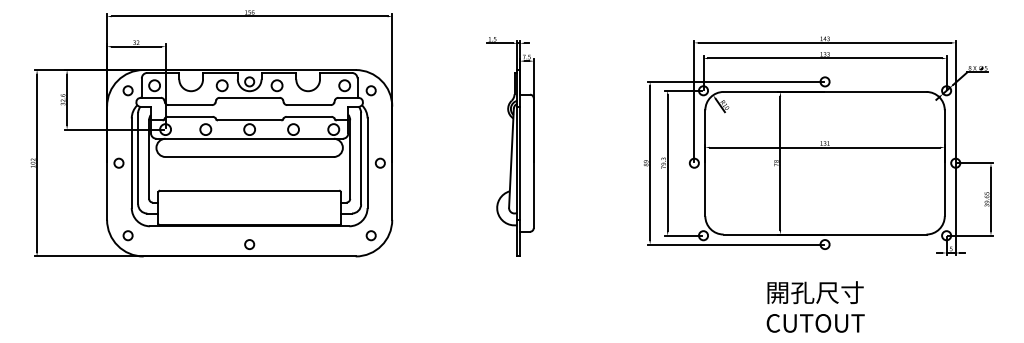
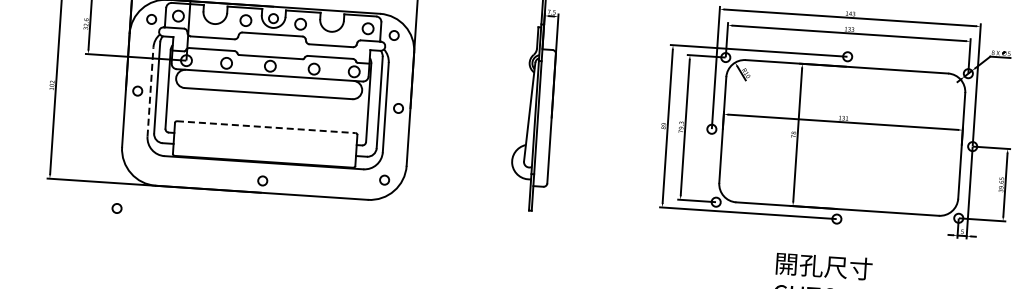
line: (131, 163) -> (150, 92), solid -> dashed
line: (249, 190) -> (266, 126), solid -> dashed
circle: (127, 235) -> (116, 208), moved

